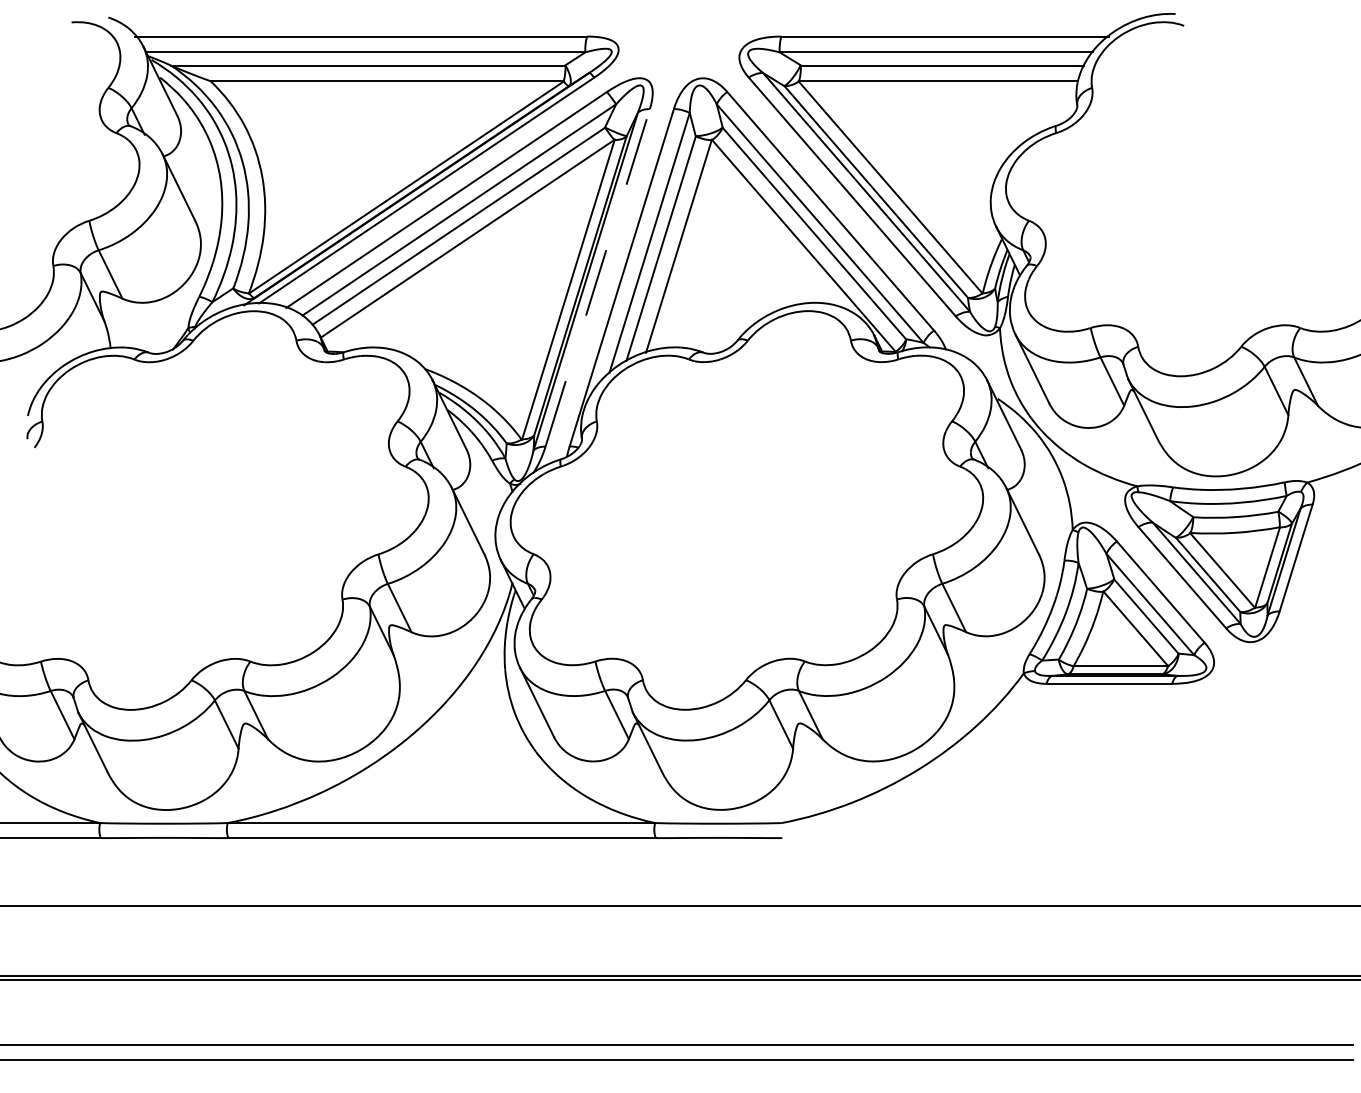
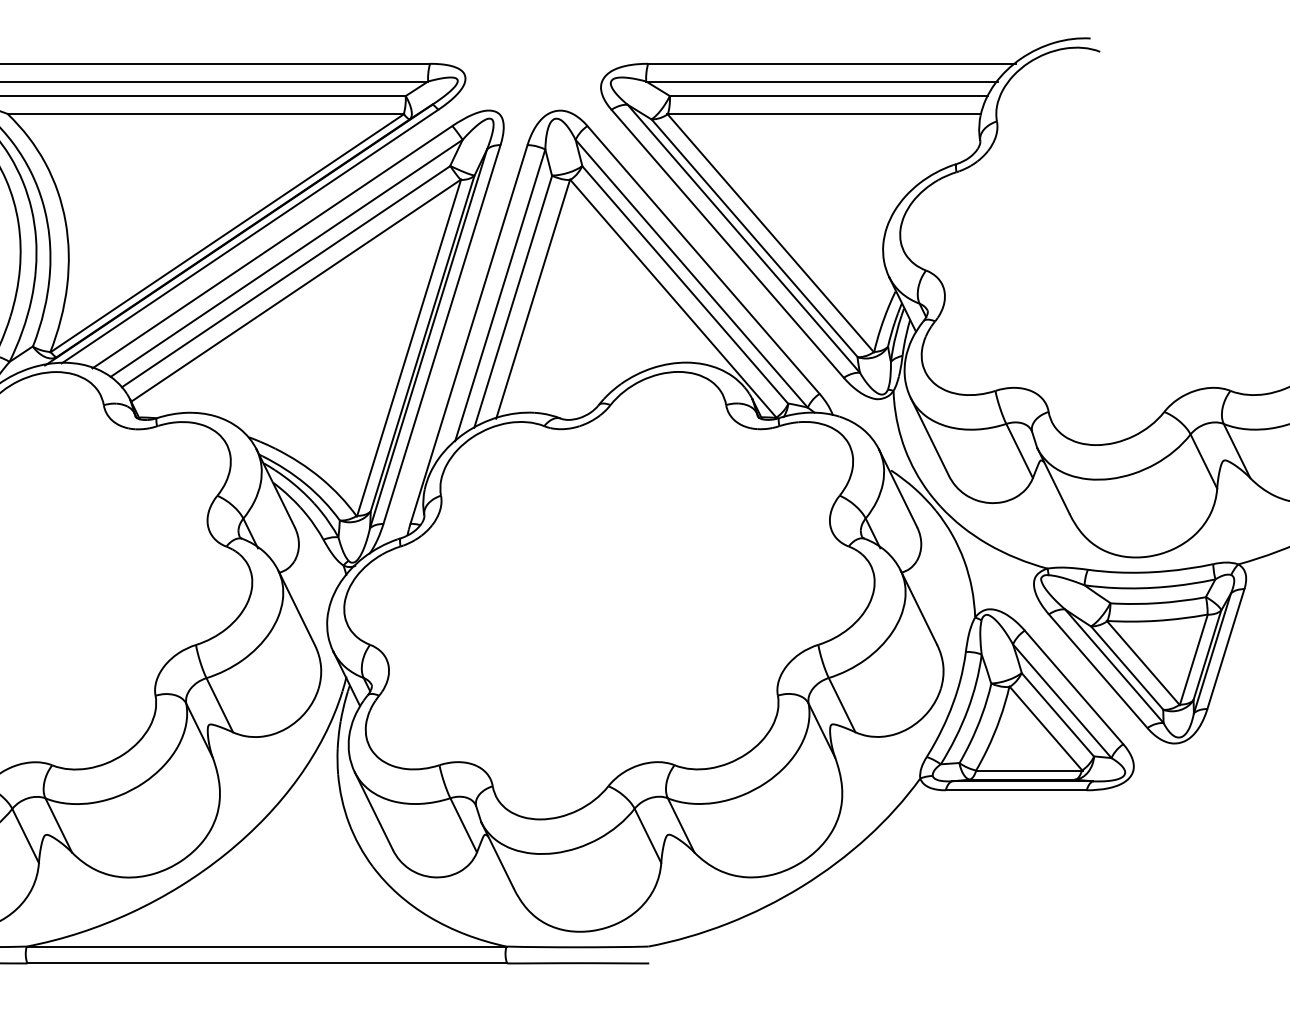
line: (597, 277) -> (441, 334), dashed -> solid

